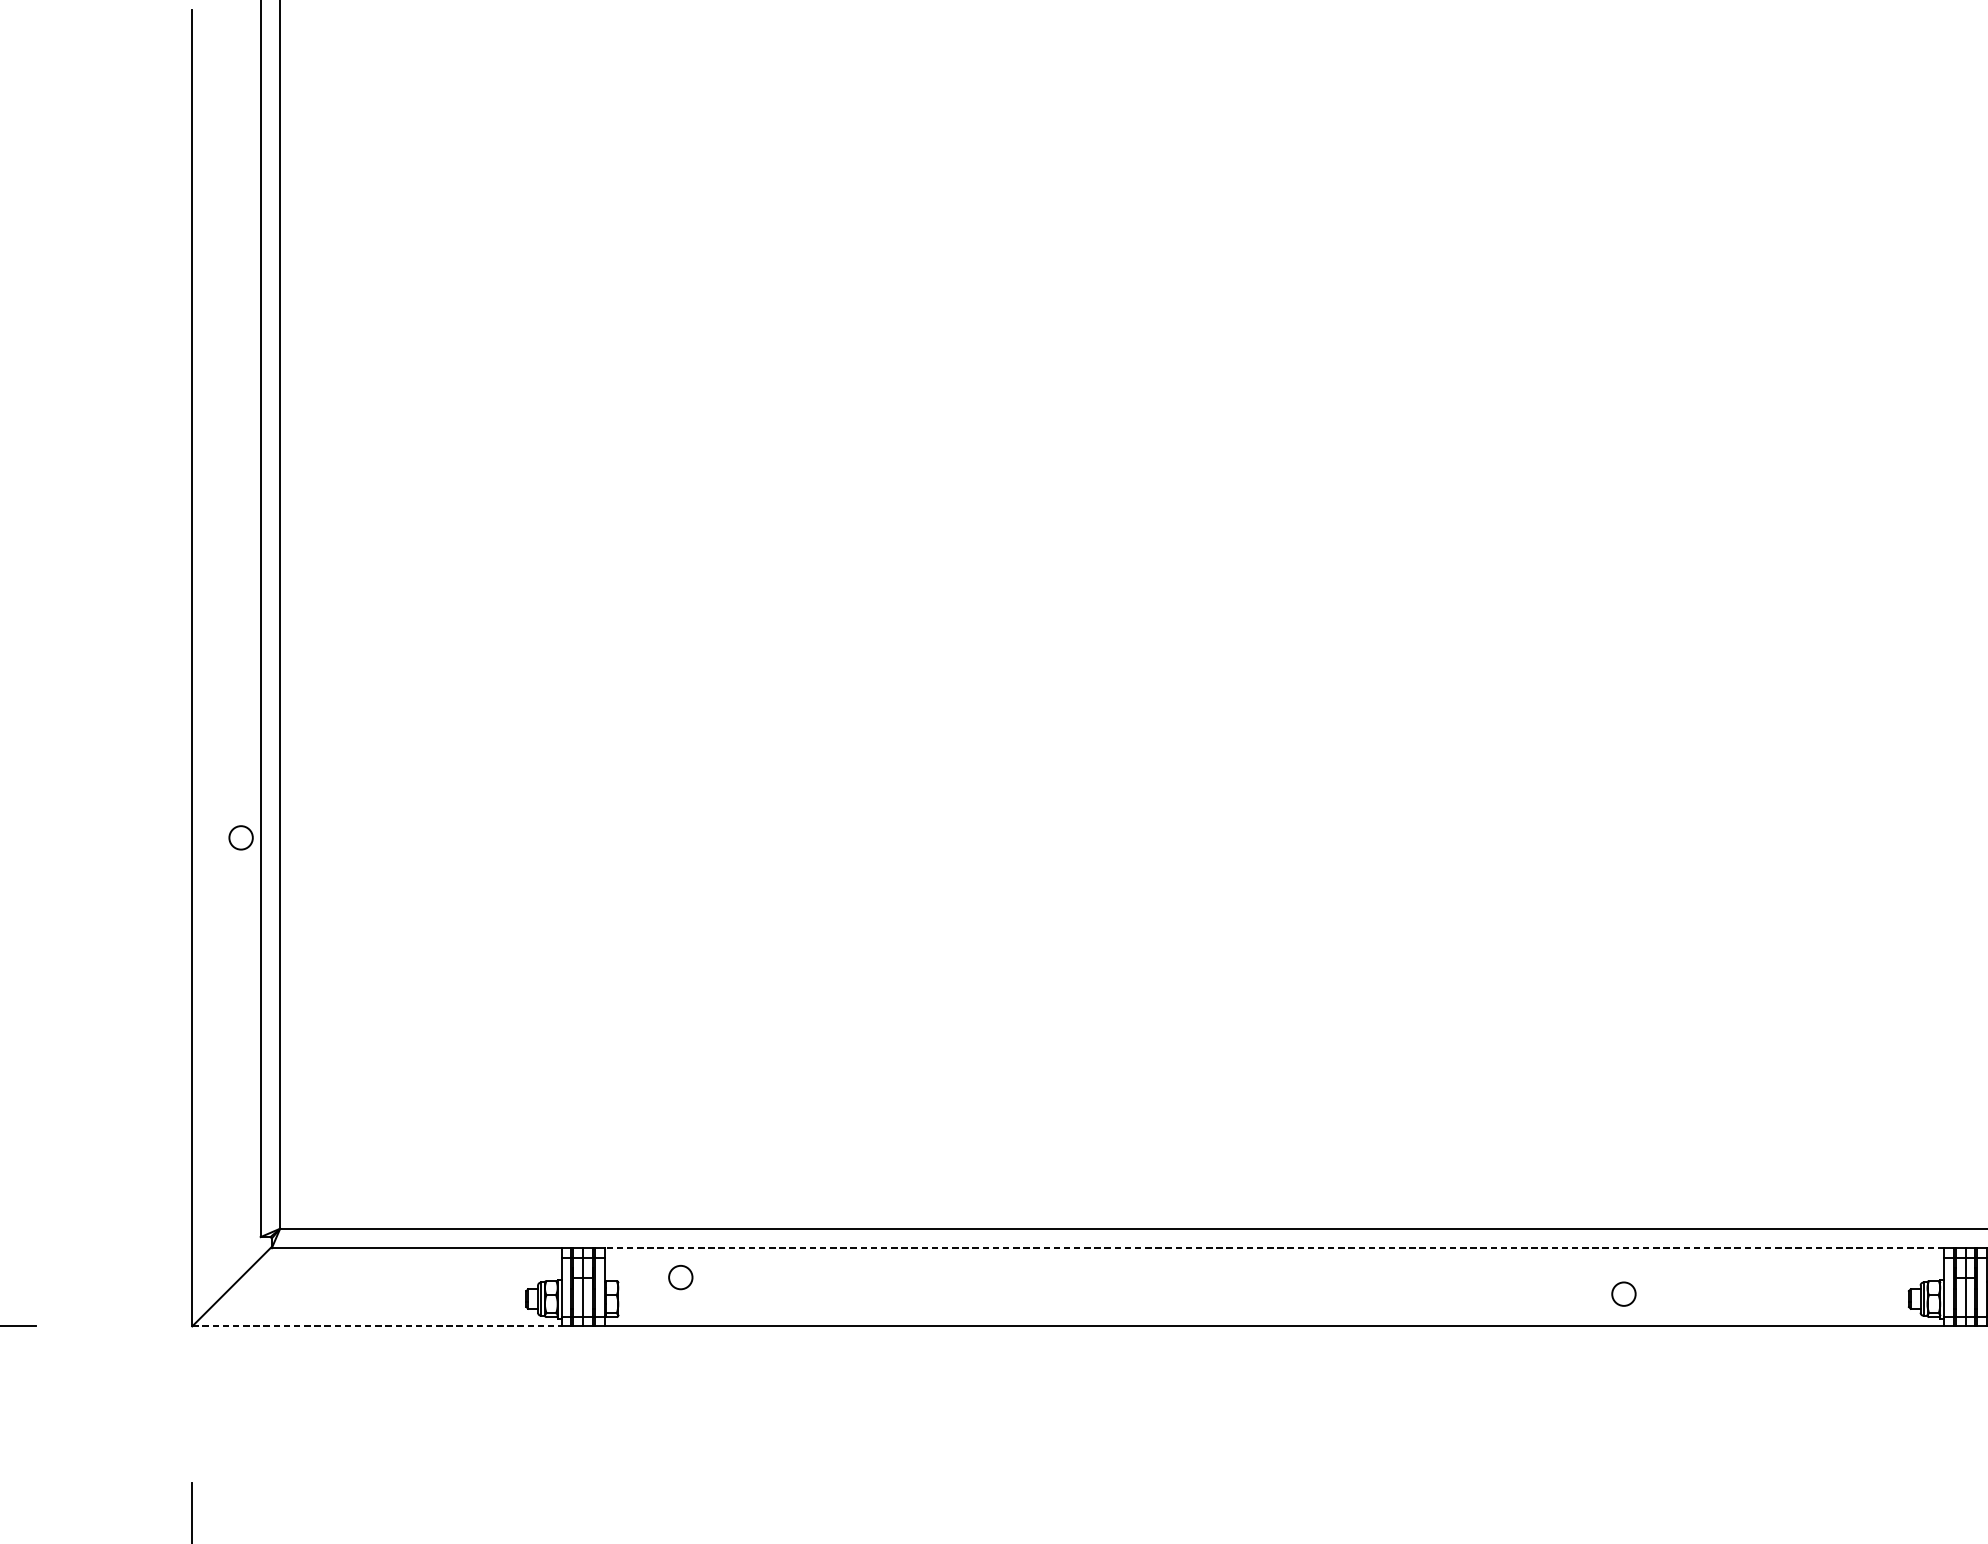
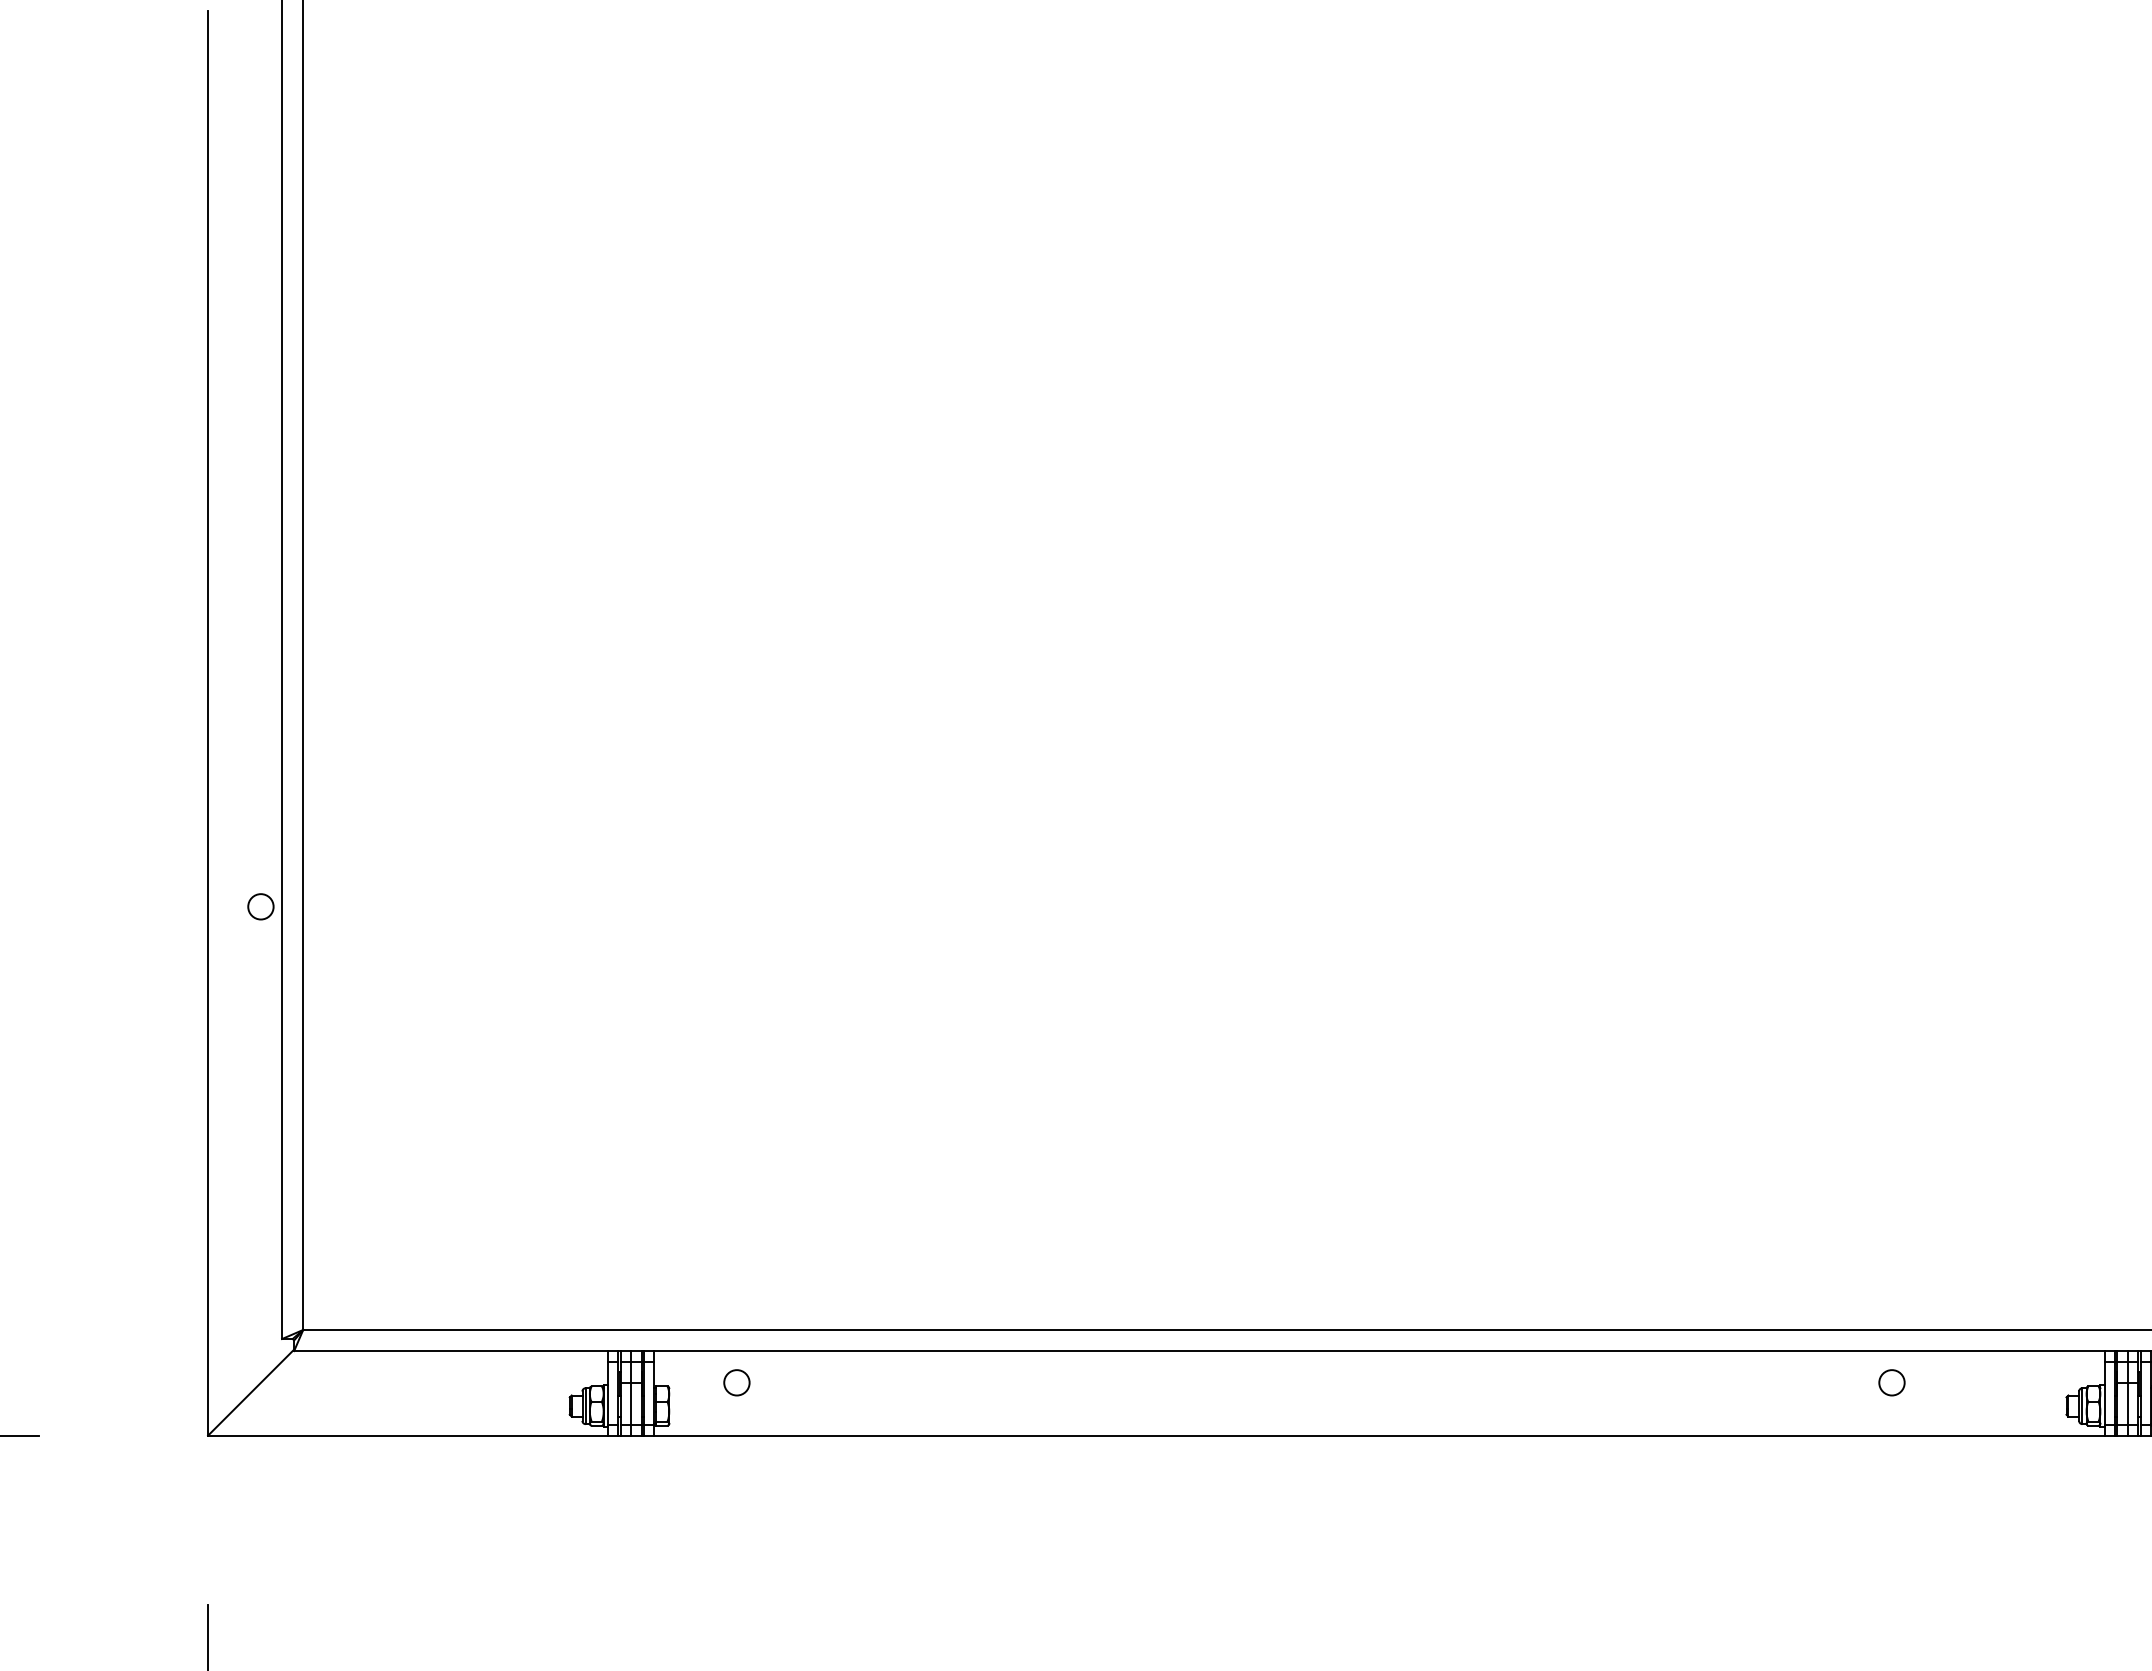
line: (1274, 1248) -> (1379, 1351), dashed -> solid
circle: (1623, 1293) -> (1891, 1382), moved
line: (376, 1326) -> (407, 1435), dashed -> solid

